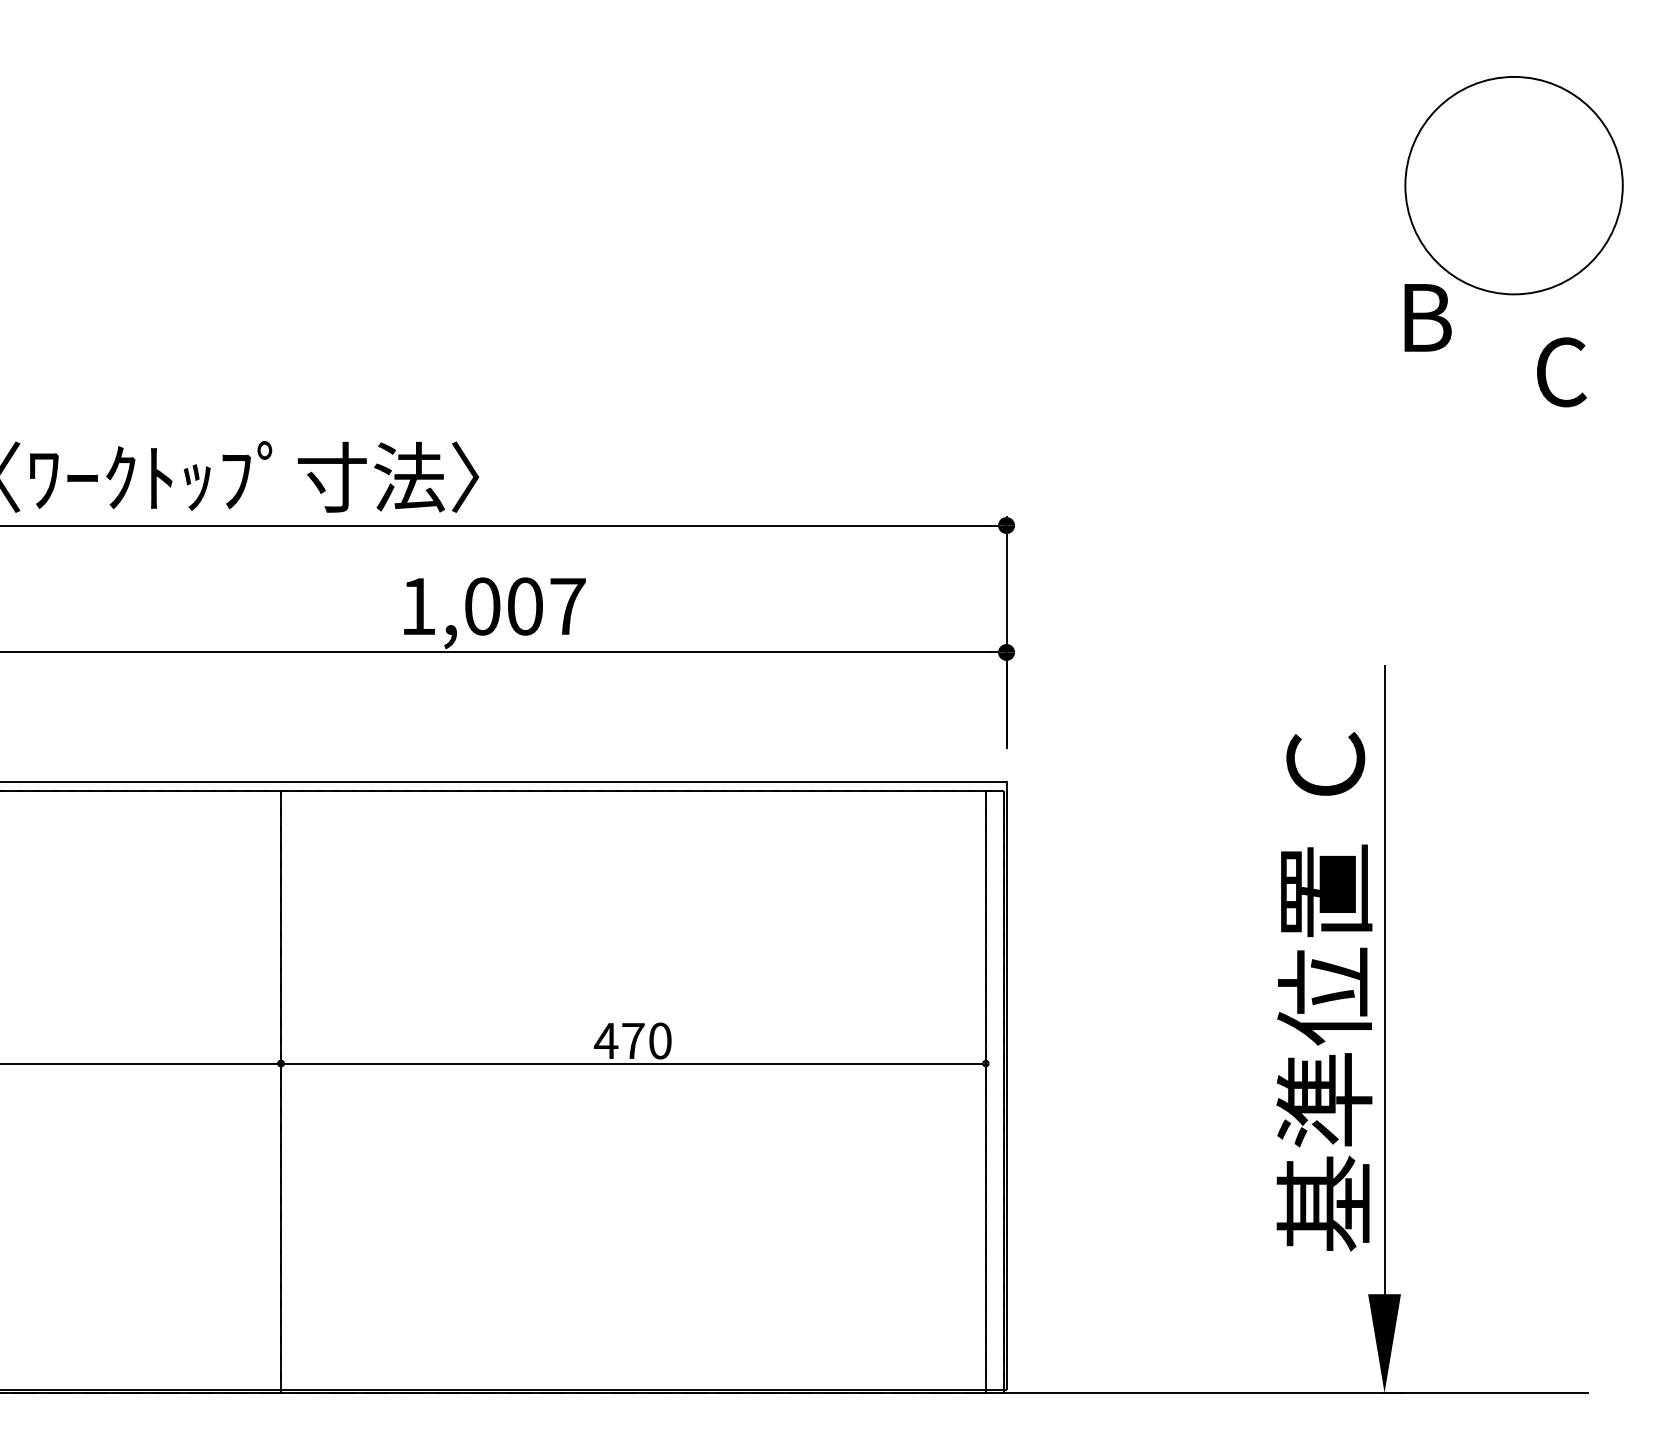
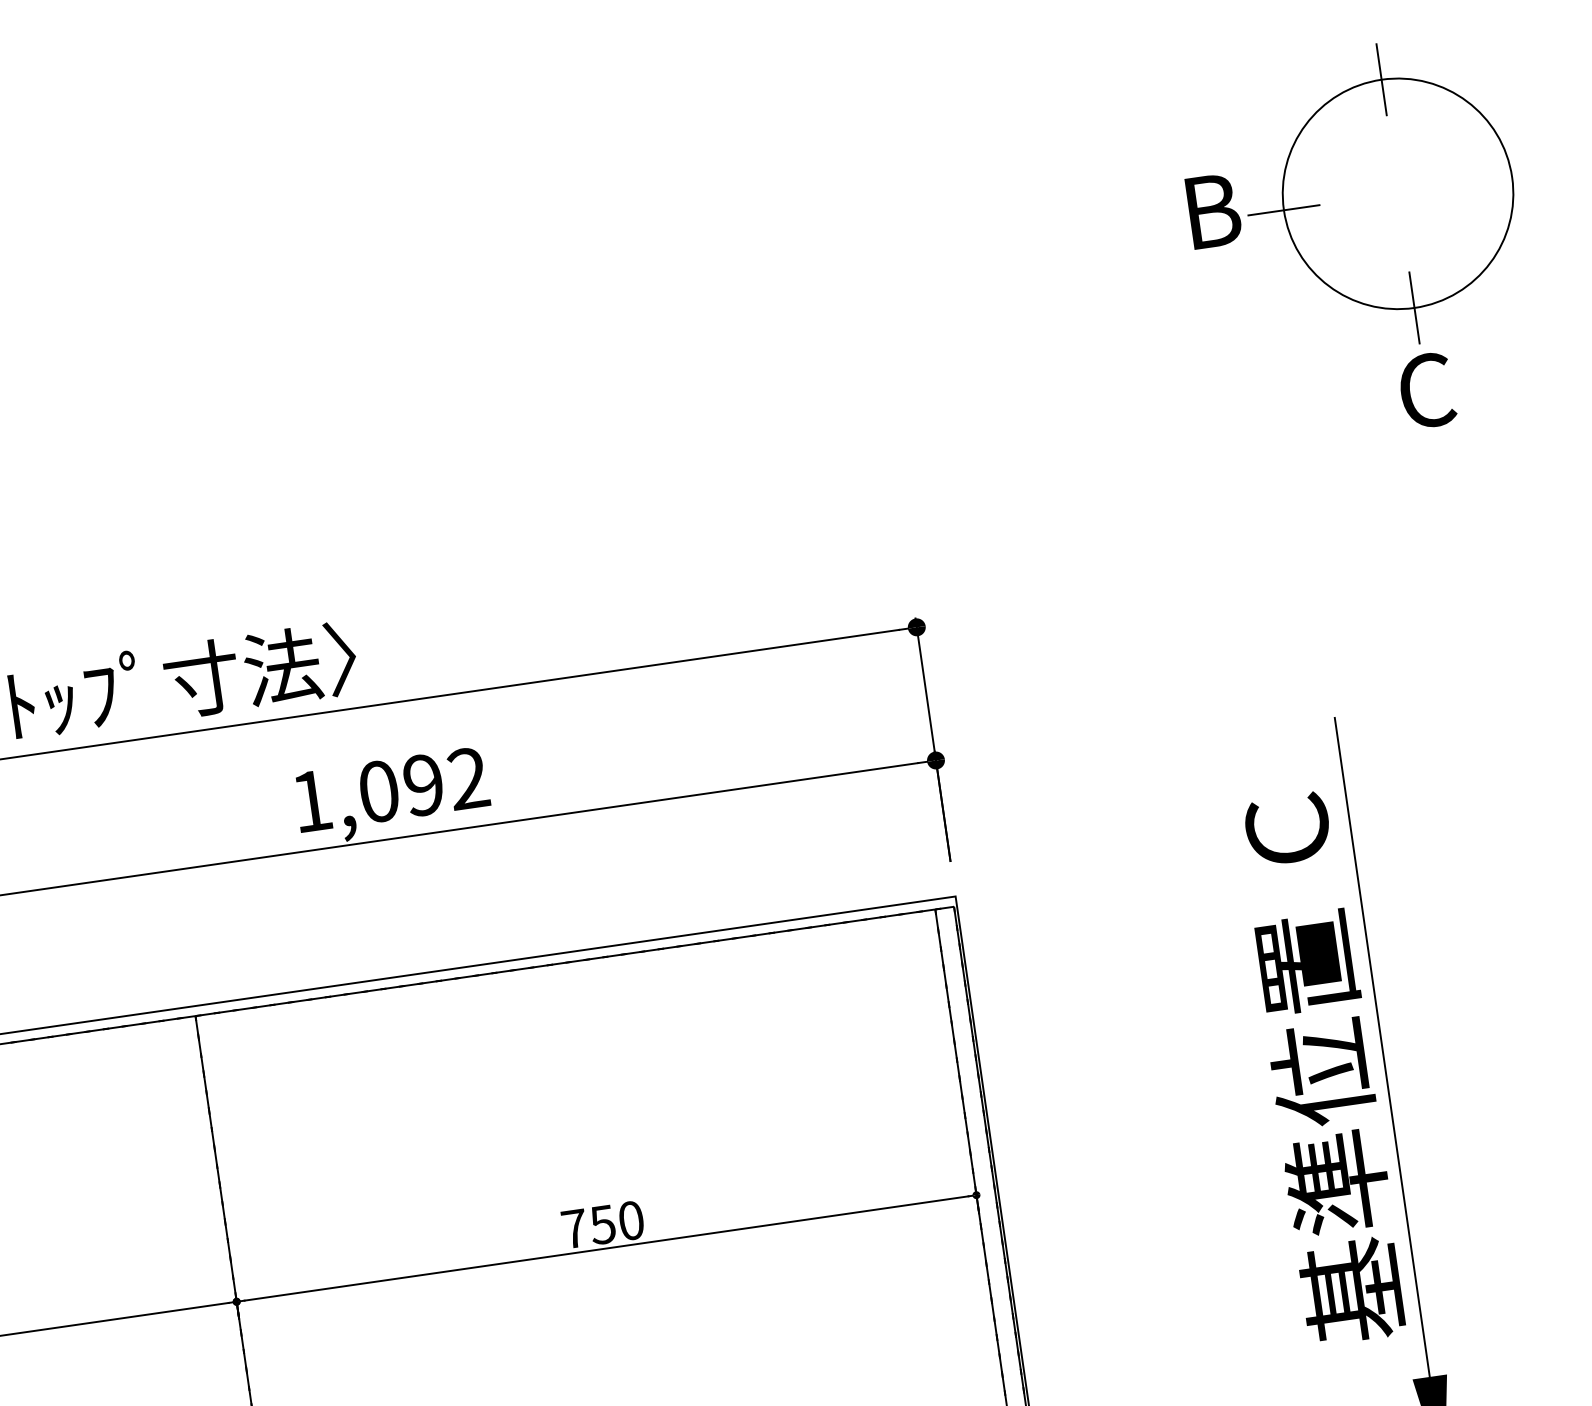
line: (1514, 76) -> (1381, 79), added
line: (1405, 185) -> (1284, 210), added
line: (1514, 294) -> (1414, 308), added
text: (1427, 317) -> (1213, 210), moved
text: (1561, 372) -> (1426, 390), moved
text: (546, 606) -> (446, 781), 1,007 -> 1,092
text: (618, 1041) -> (587, 1227), 470 -> 750

